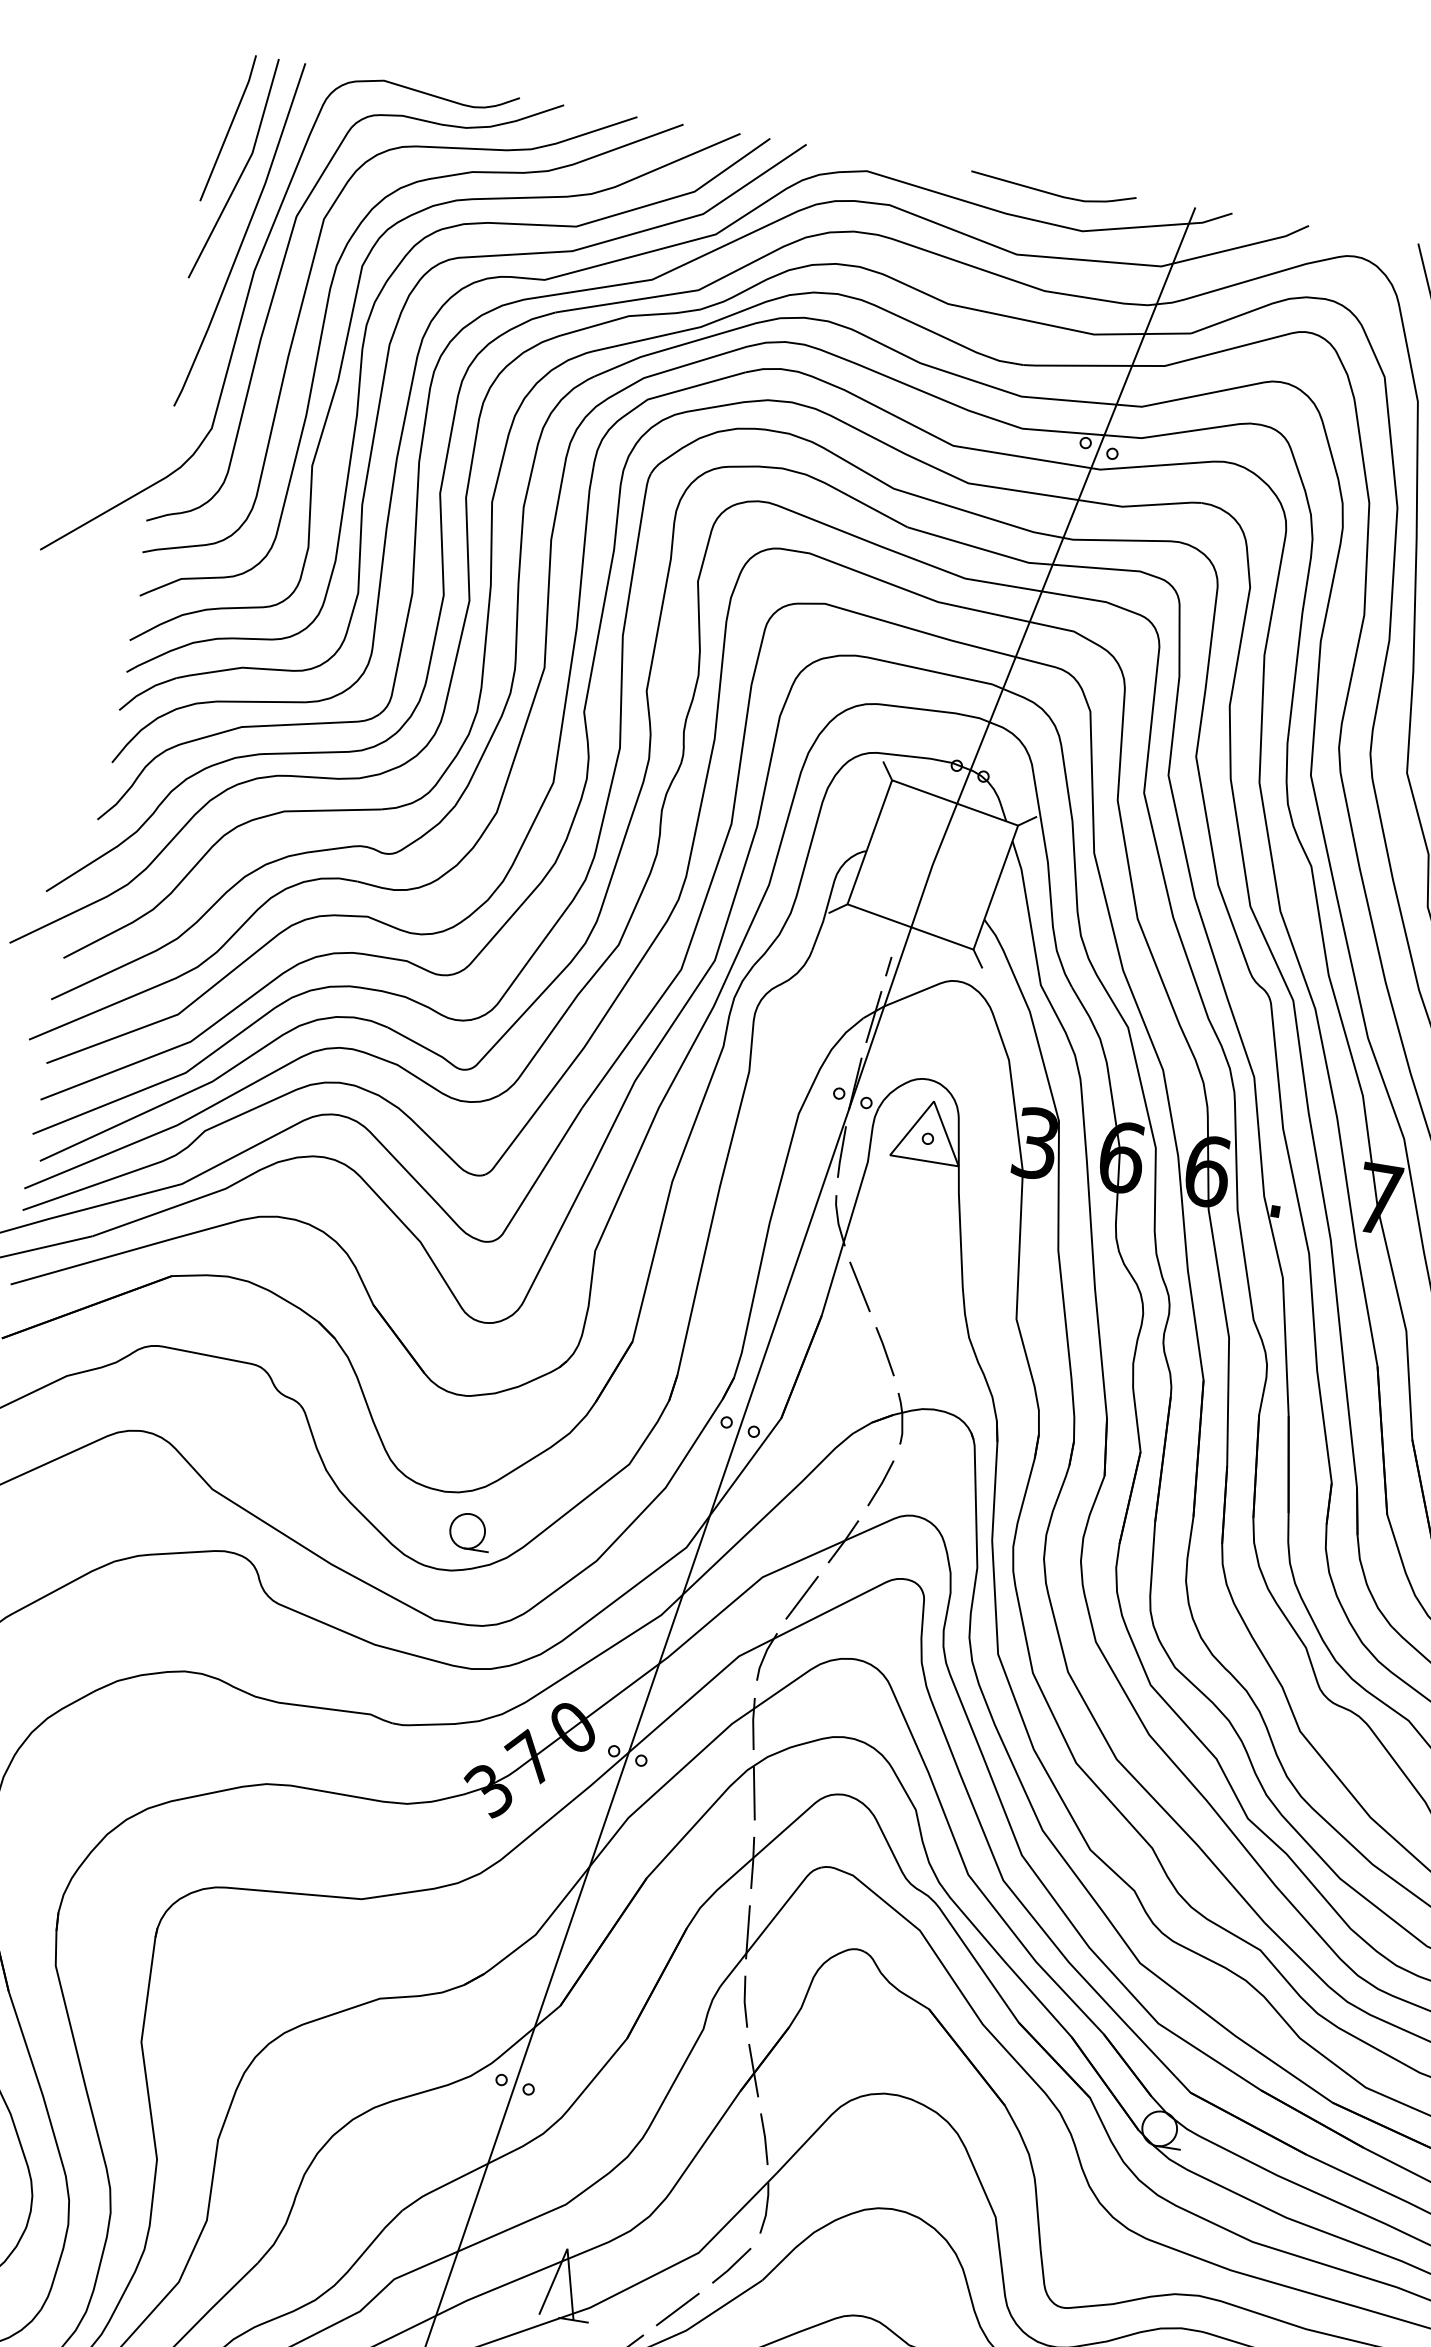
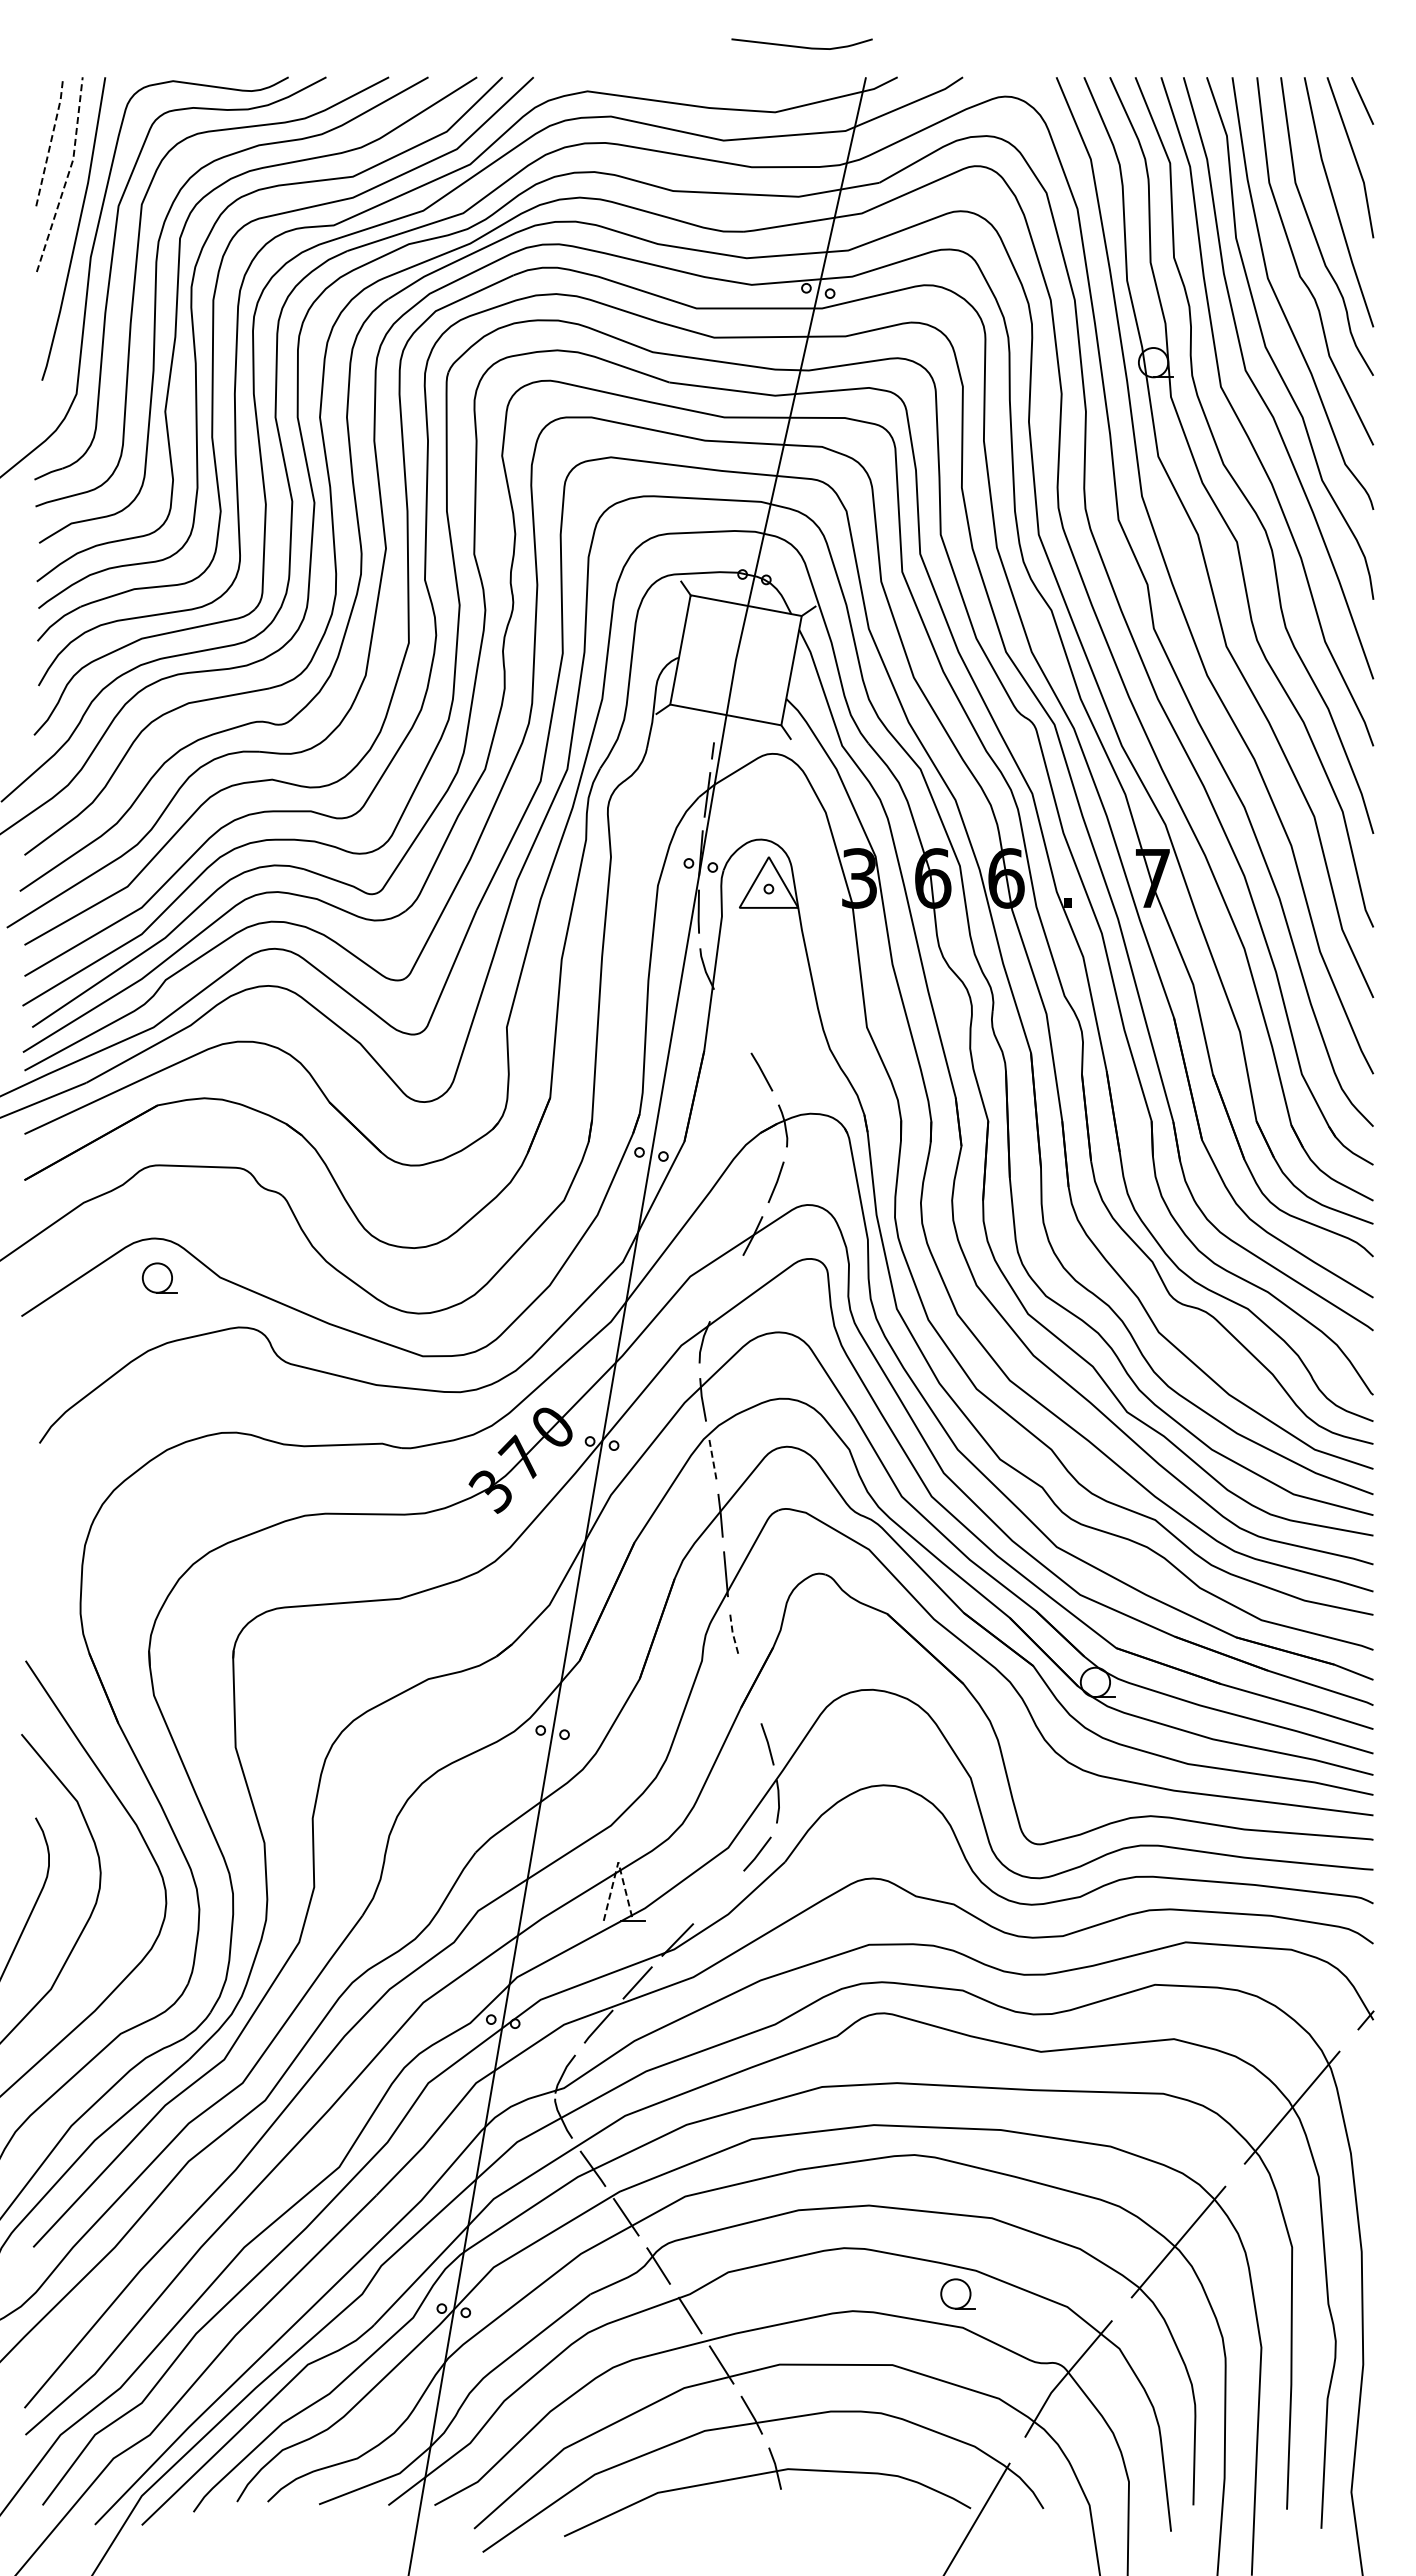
line: (230, 128) -> (51, 141), solid -> dashed
line: (243, 171) -> (68, 175), solid -> dashed
curve: (1051, 192) -> (801, 46), moved
line: (859, 1286) -> (731, 1021), removed
part: (470, 1531) -> (159, 1277), moved
line: (801, 1596) -> (725, 1287), removed
line: (754, 1793) -> (712, 1457), solid -> dashed
line: (744, 2001) -> (732, 1632), solid -> dashed
line: (753, 2070) -> (749, 1688), removed
line: (567, 2249) -> (618, 1862), solid -> dashed
line: (677, 2309) -> (718, 1897), removed

